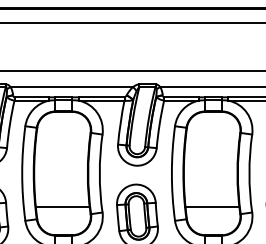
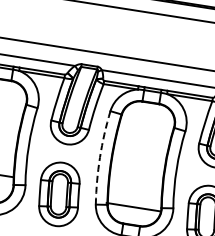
arc: (171, 173) -> (99, 157), solid -> dashed
line: (212, 206) -> (133, 207), moved

